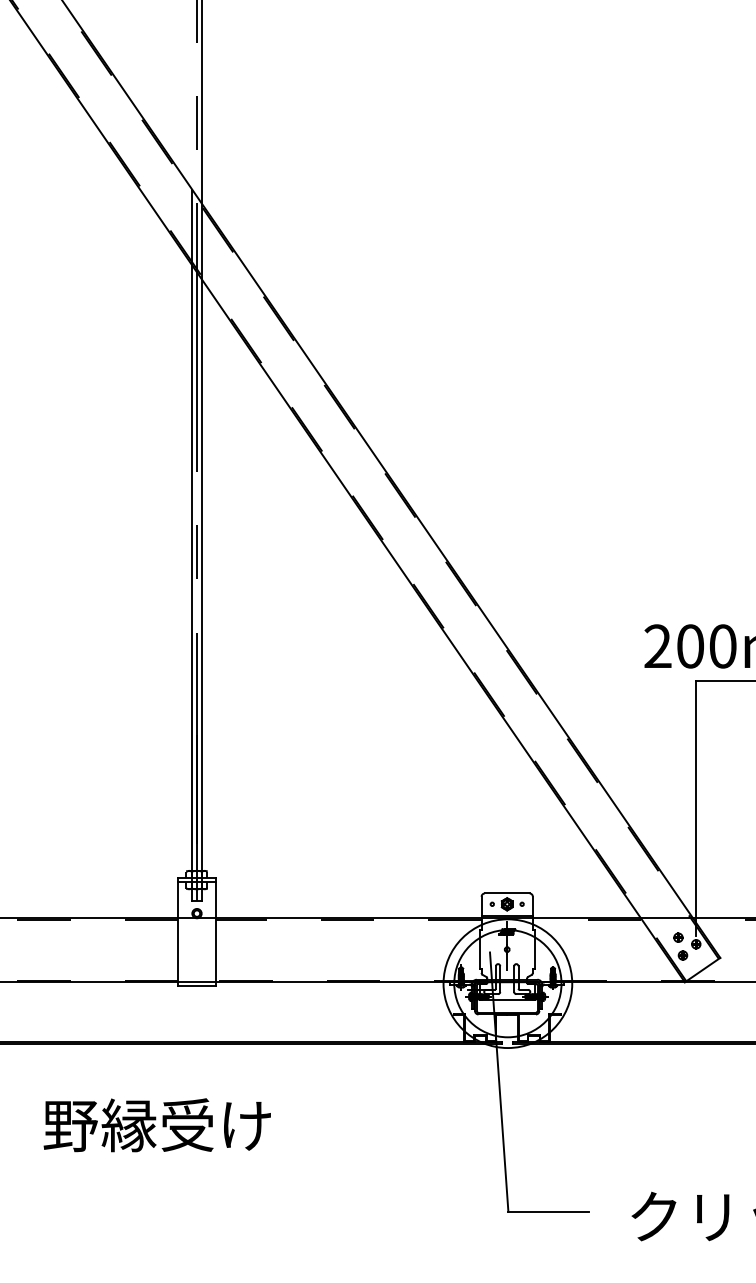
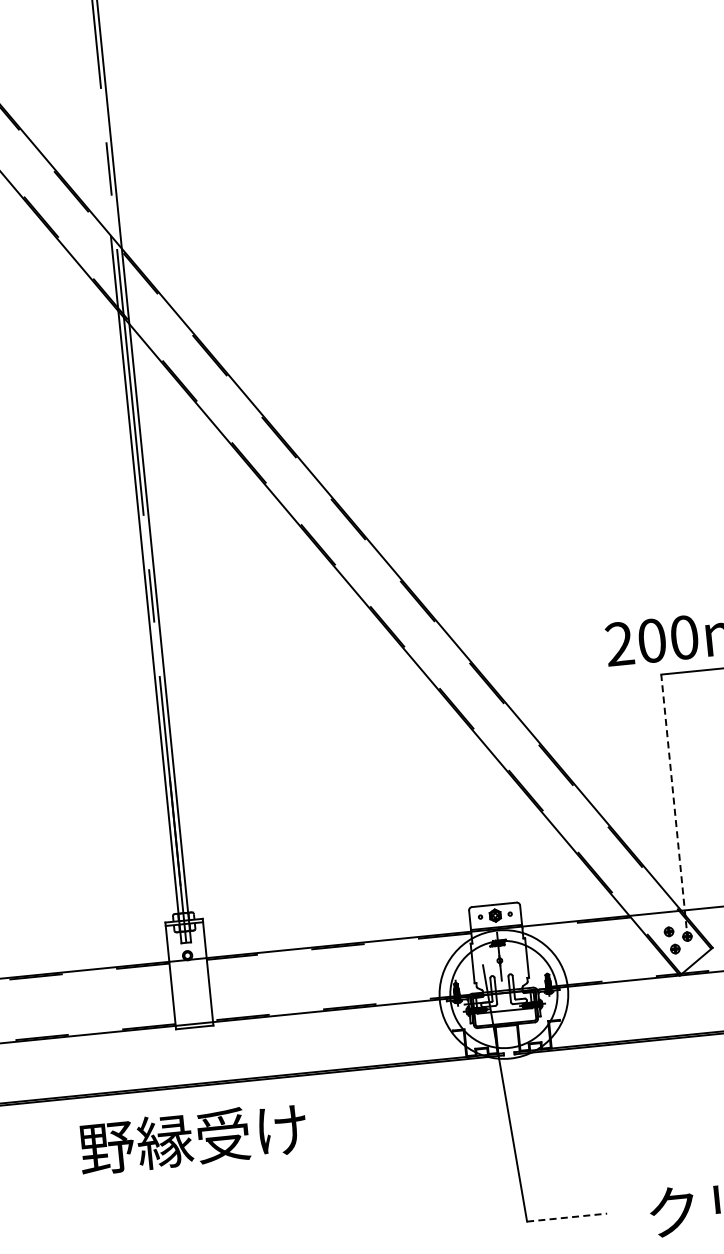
line: (696, 807) -> (674, 800), solid -> dashed
text: (156, 1125) -> (192, 1139), moved
line: (549, 1211) -> (567, 1217), solid -> dashed

